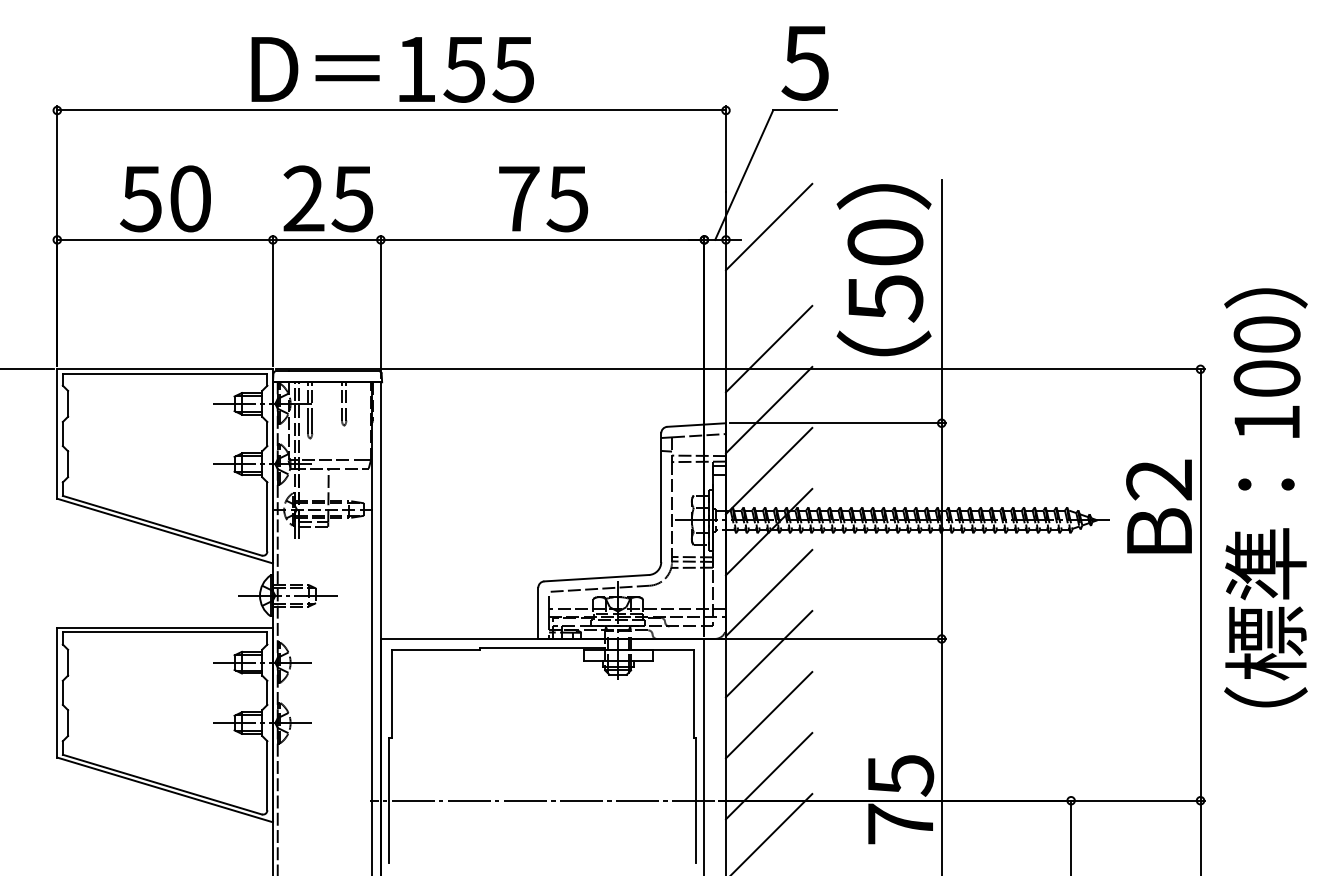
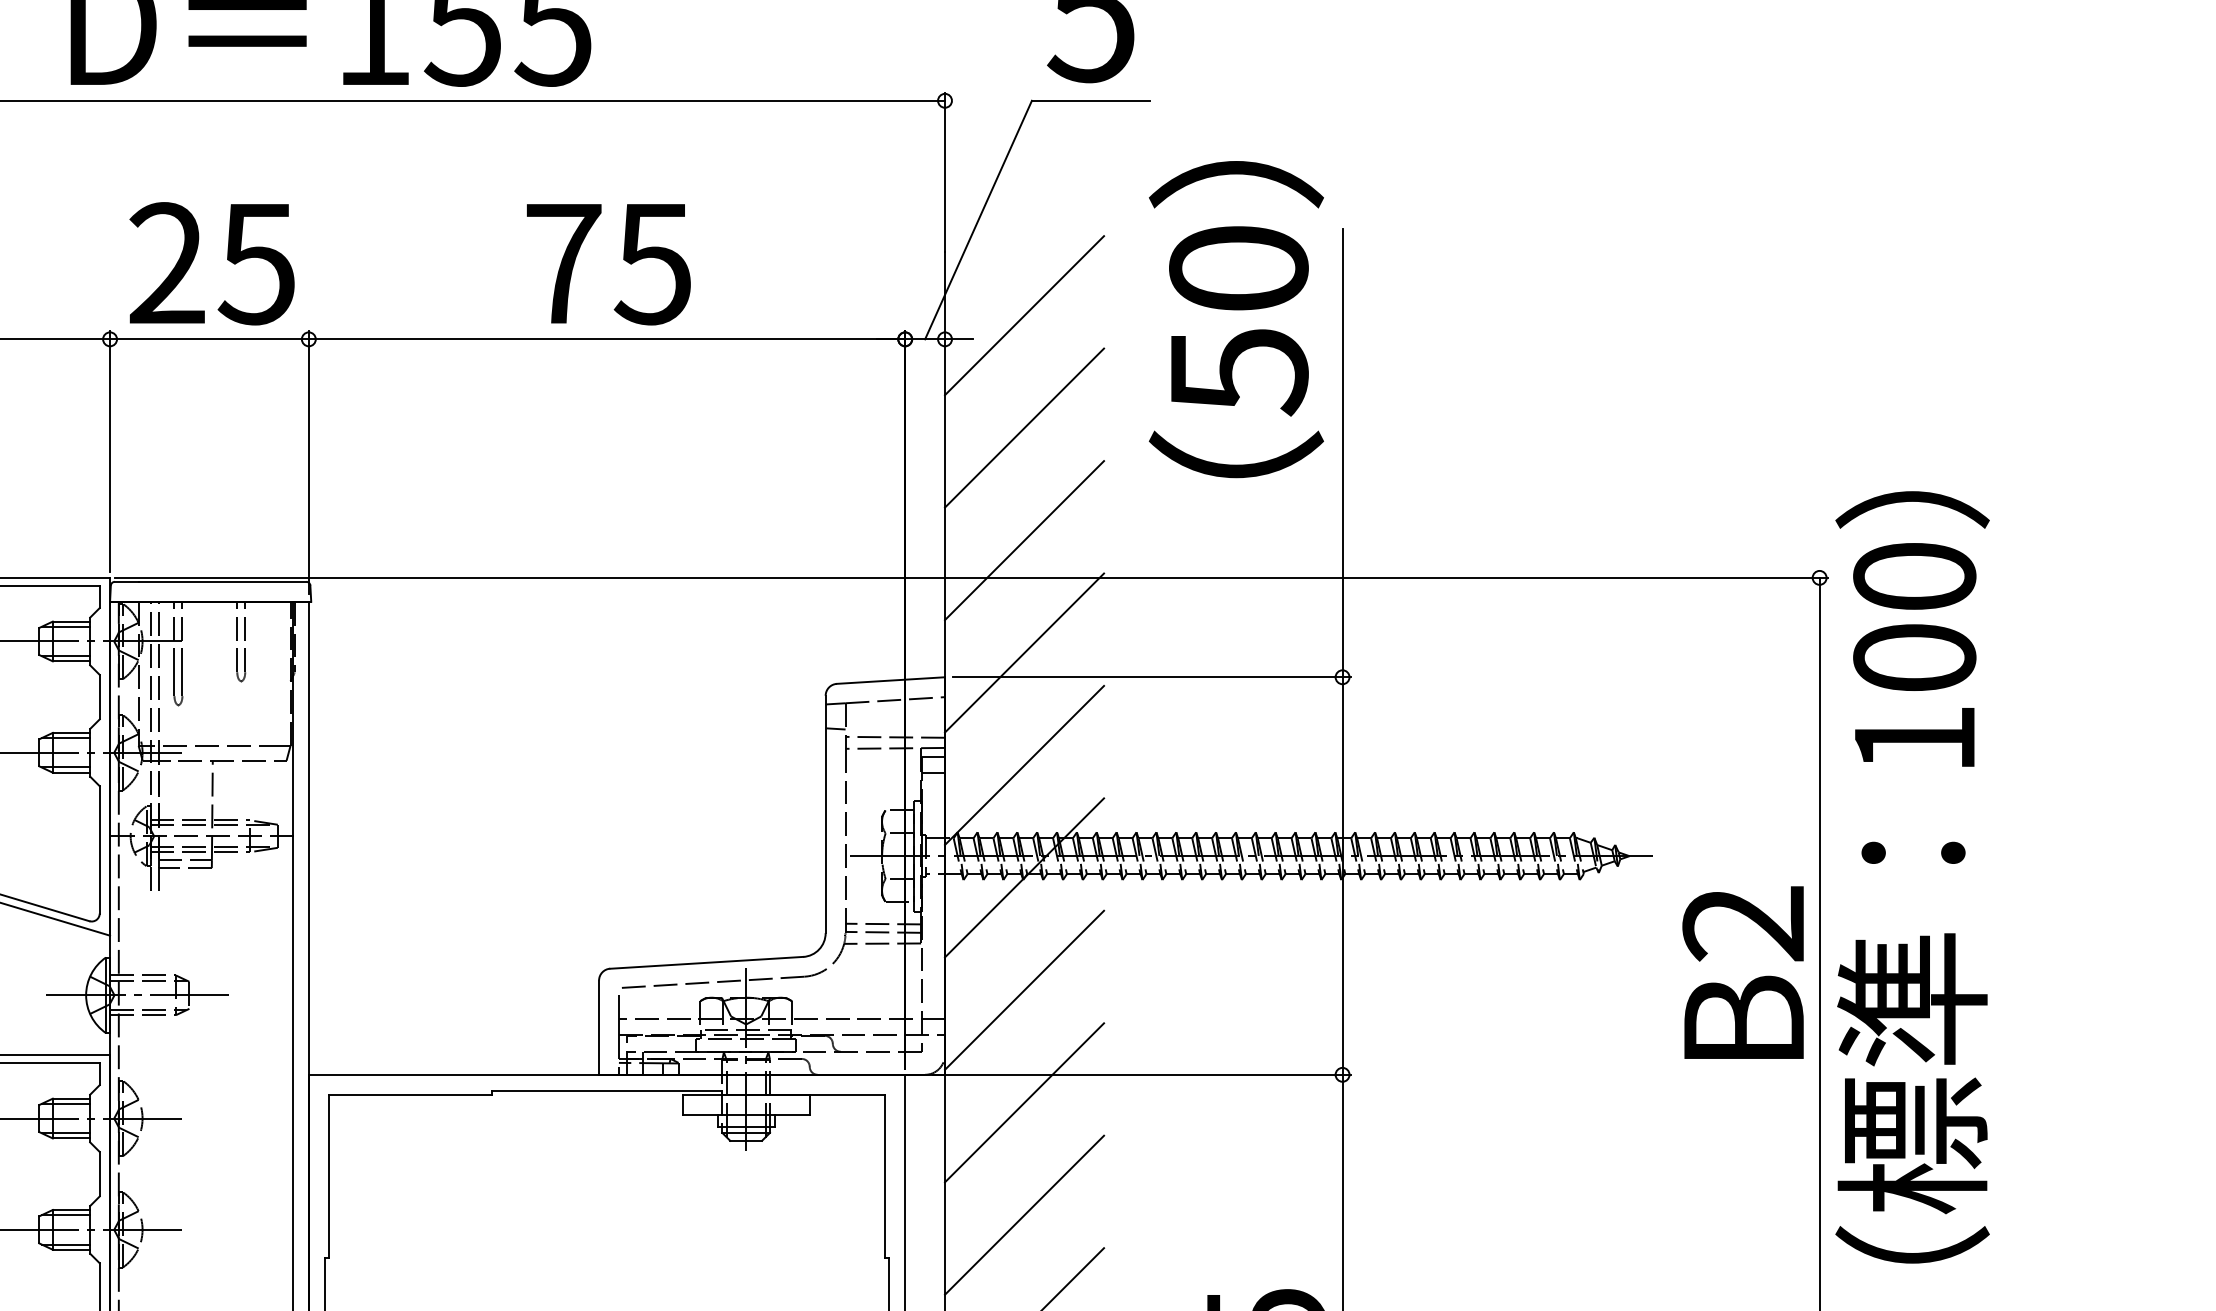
text: (883, 270) -> (1235, 320), moved
line: (769, 287) -> (1025, 427), added
text: (1265, 497) -> (1911, 876), moved
text: (1158, 506) -> (1742, 972), moved

